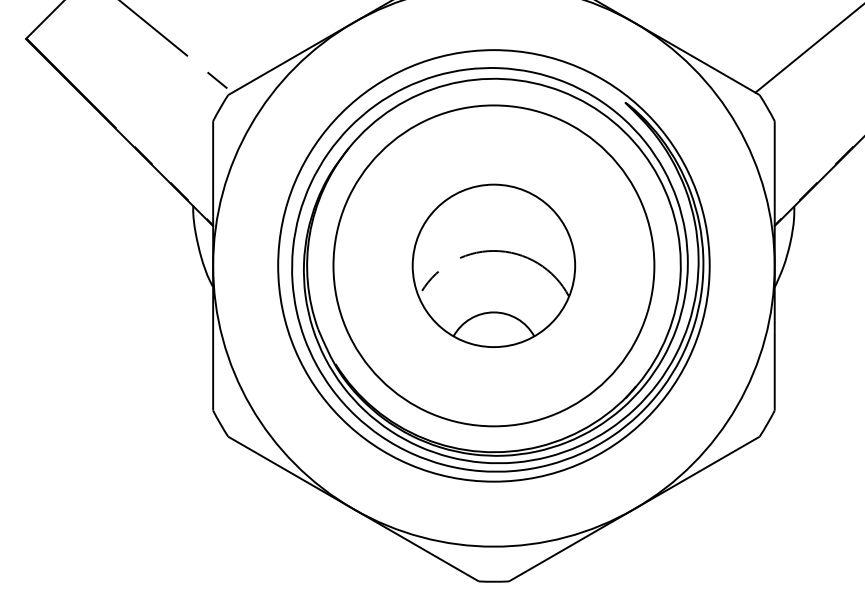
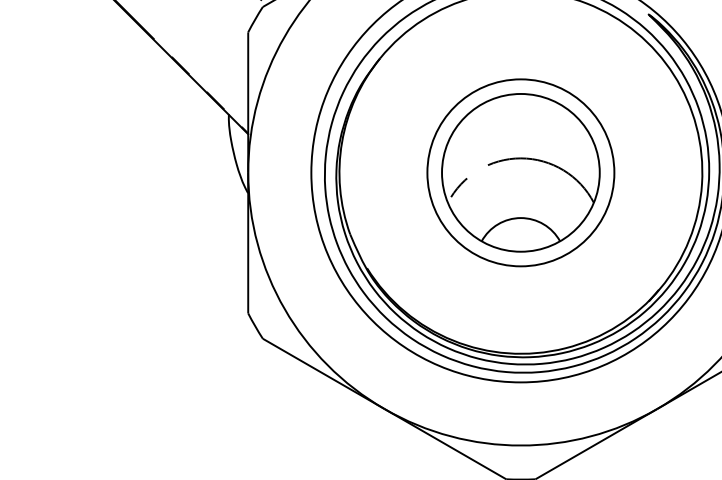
circle: (493, 265) -> (520, 172), size x0.6

